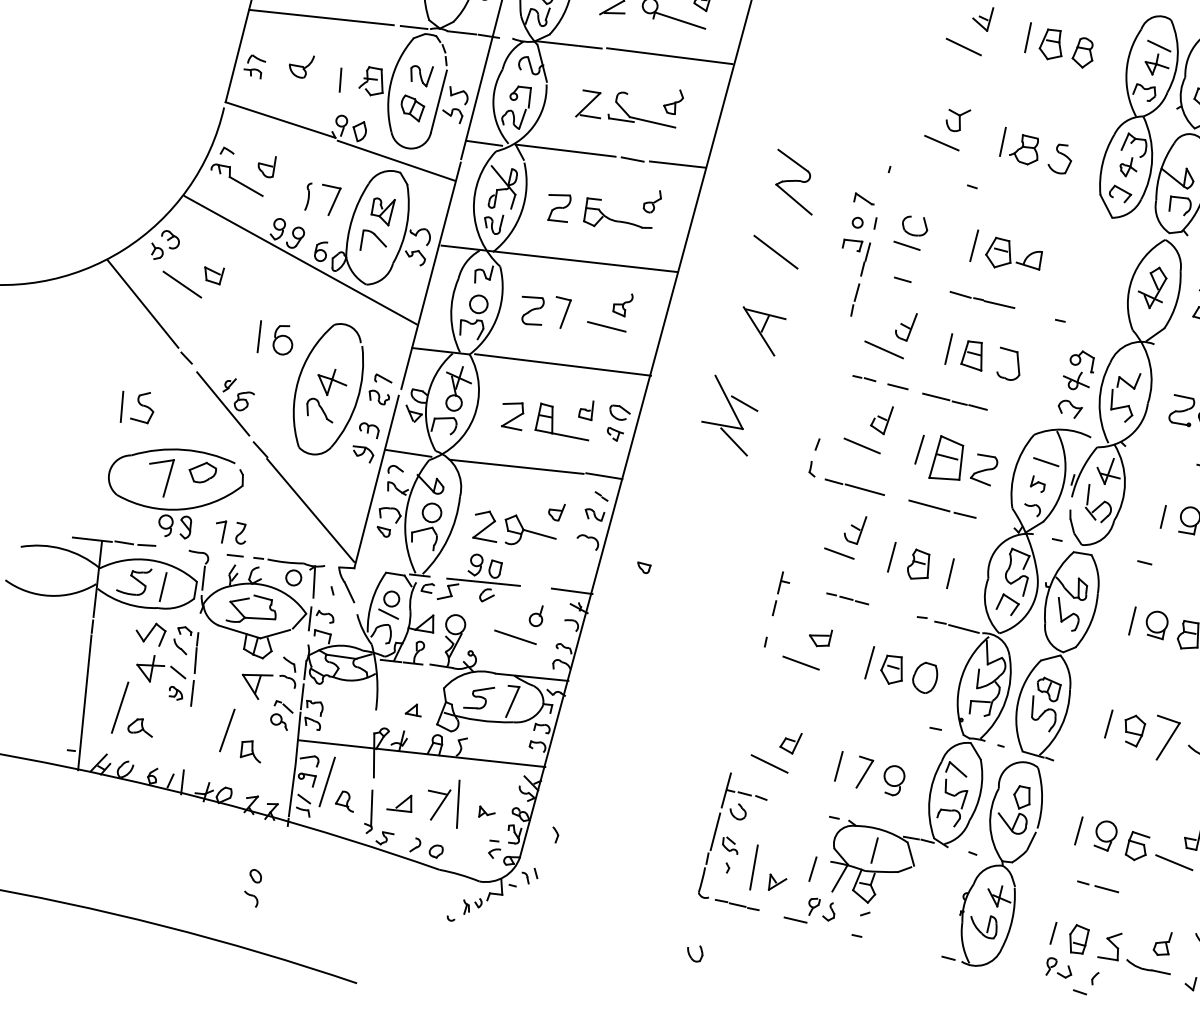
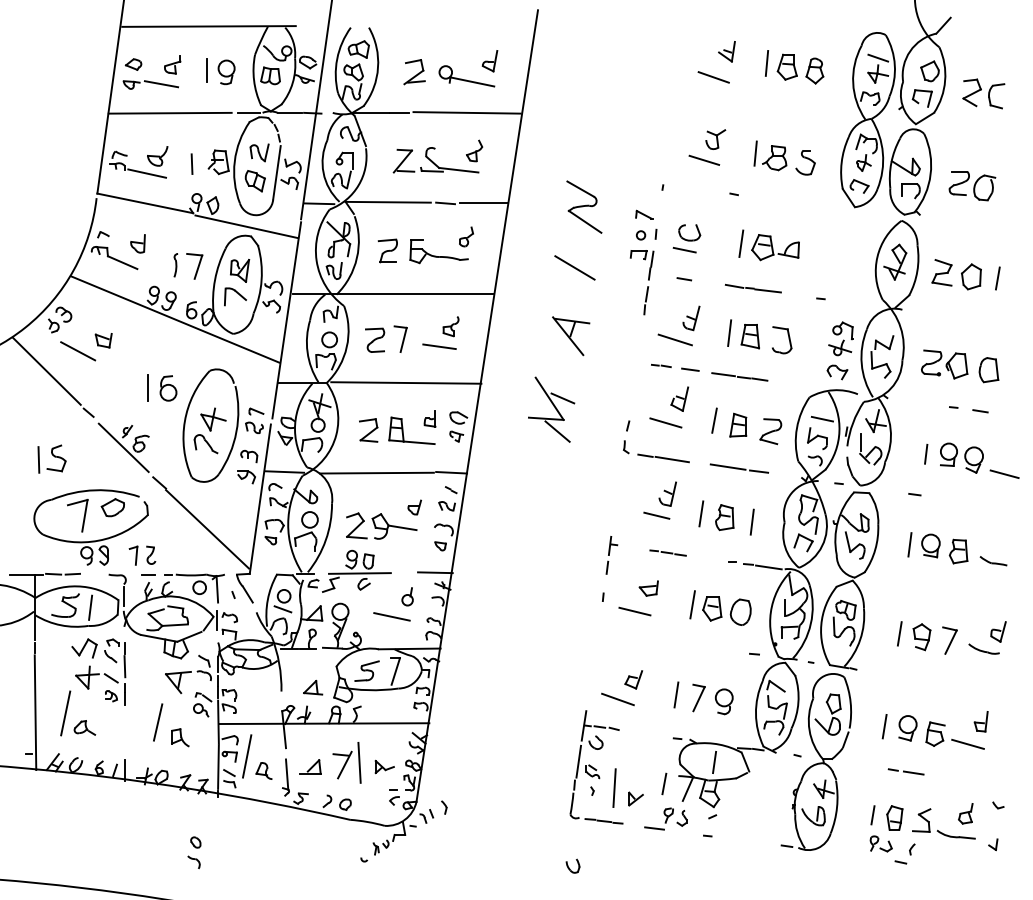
line: (287, 85) -> (147, 173), added
part: (947, 457) -> (738, 424), size x0.62
part: (1037, 484) -> (817, 438), size x1.67
part: (643, 568) -> (440, 546), moved
part: (414, 709) -> (313, 687), size x1.43
part: (1166, 738) -> (949, 640), size x0.71
part: (487, 811) -> (384, 766), size x1.43
part: (555, 834) -> (444, 807), moved

